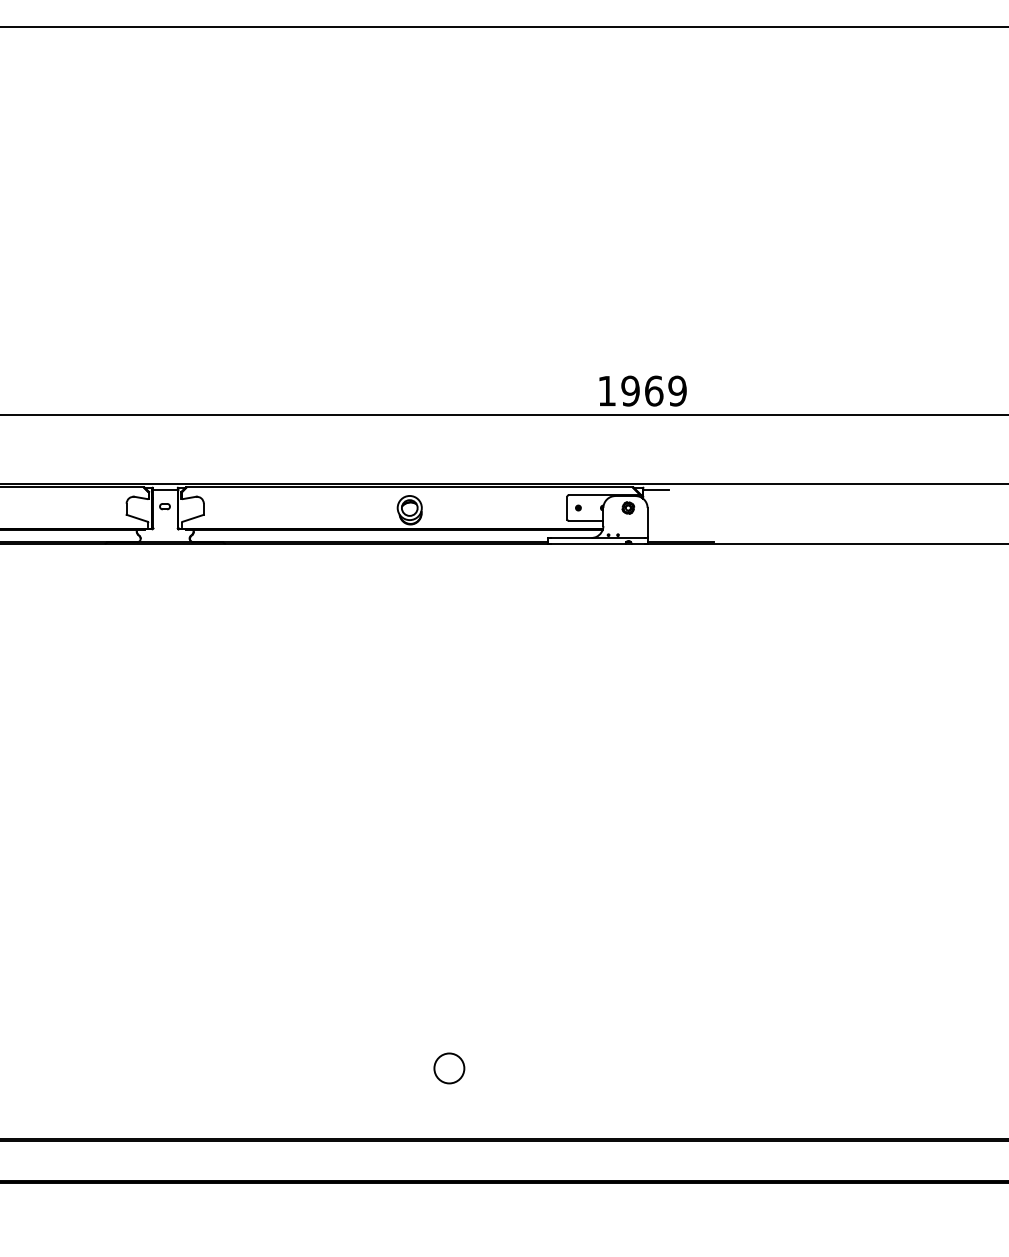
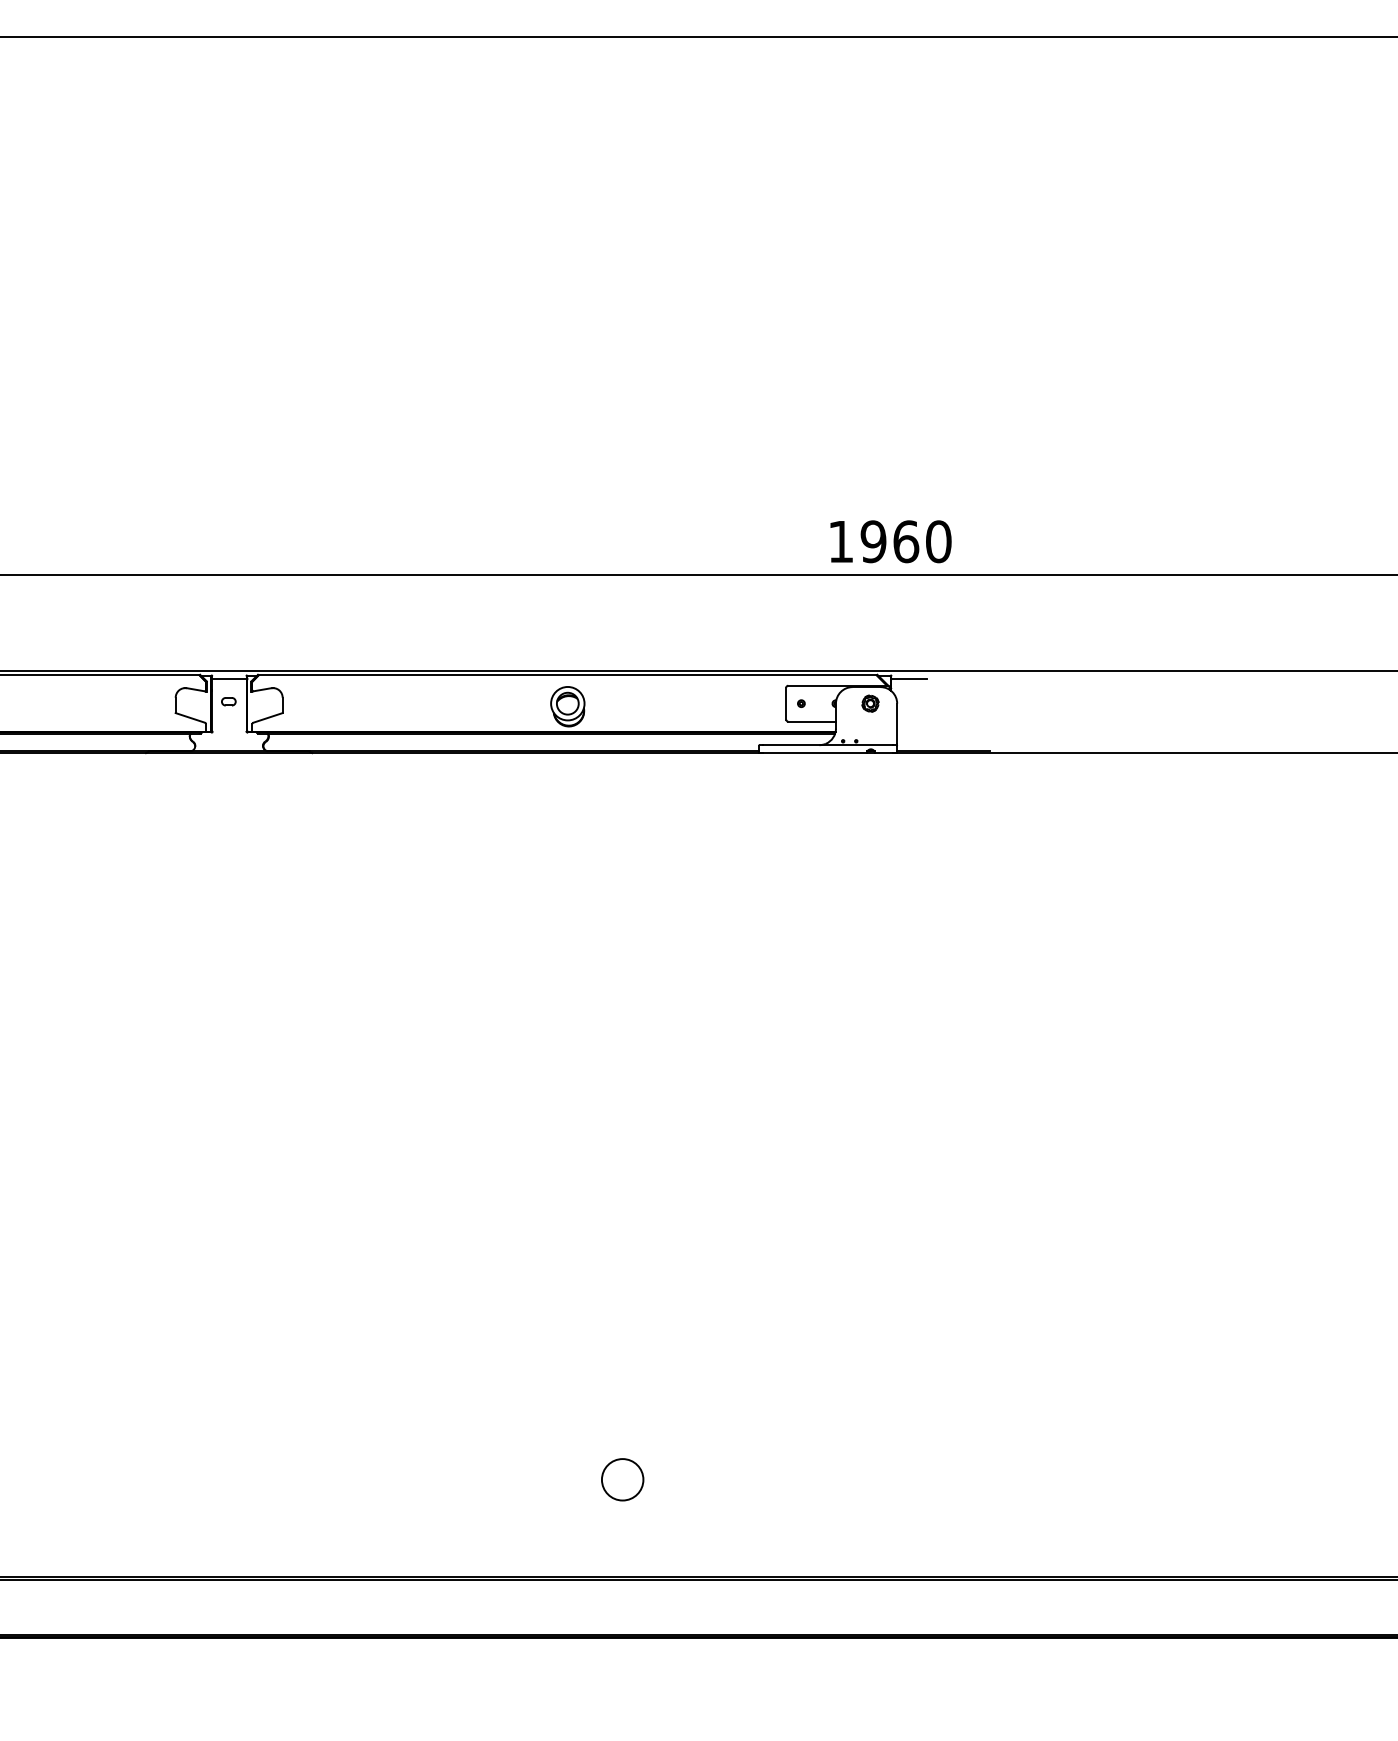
text: (677, 390) -> (938, 541), 1969 -> 1960

